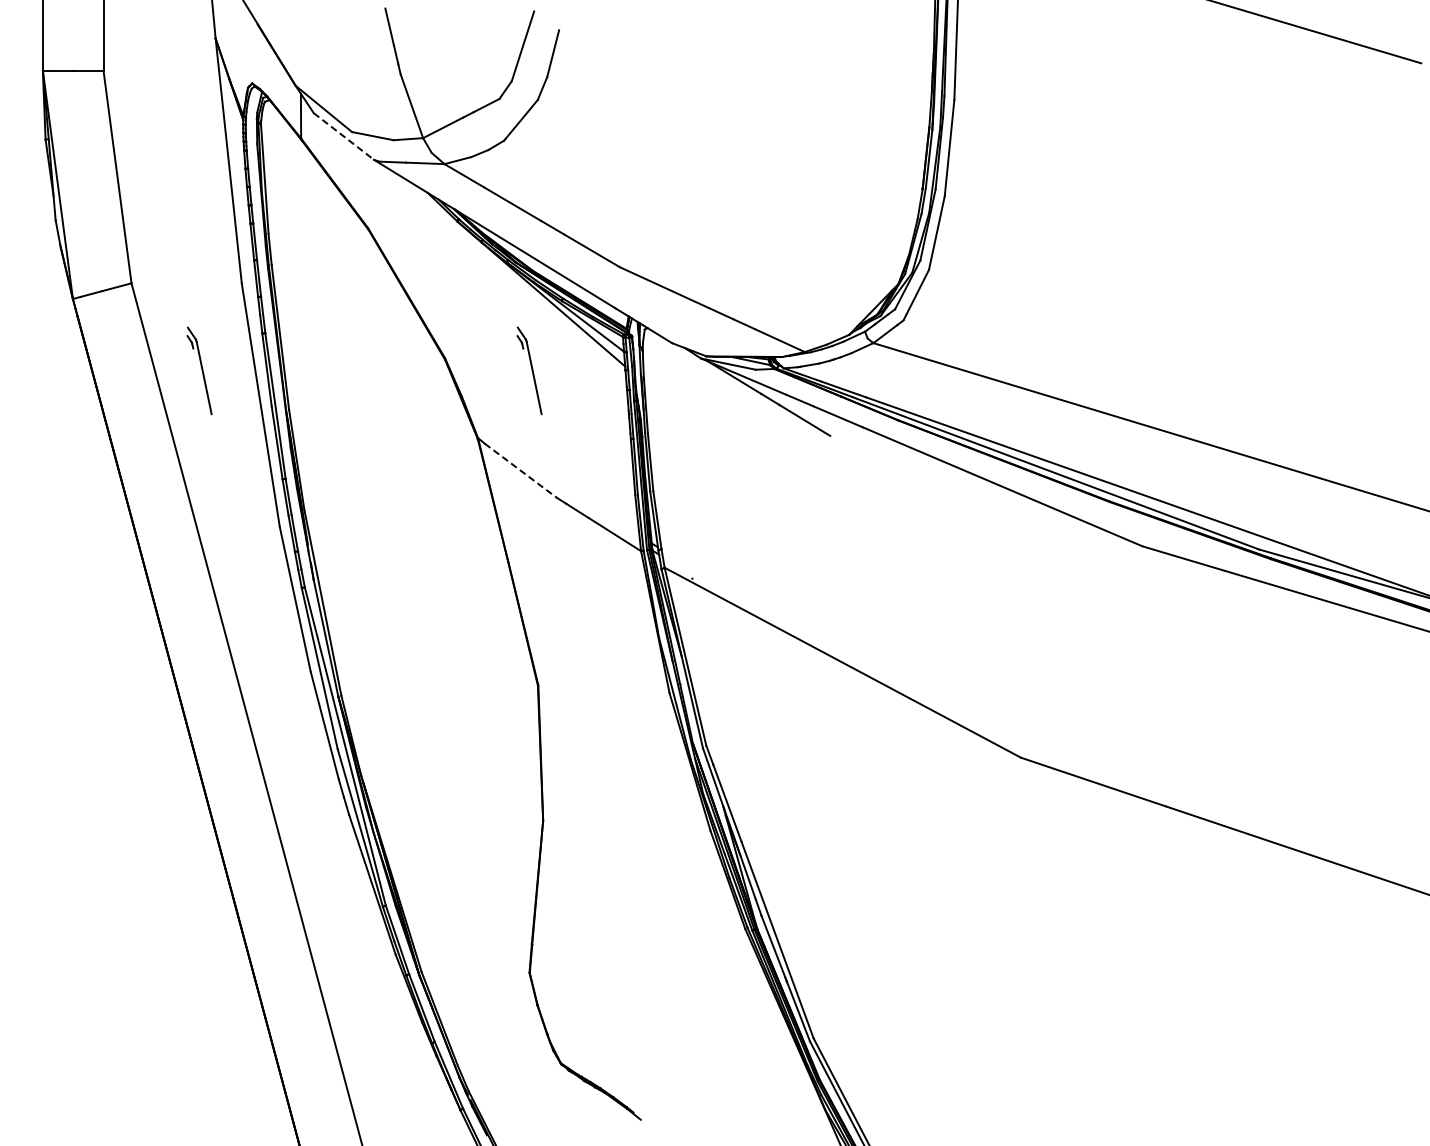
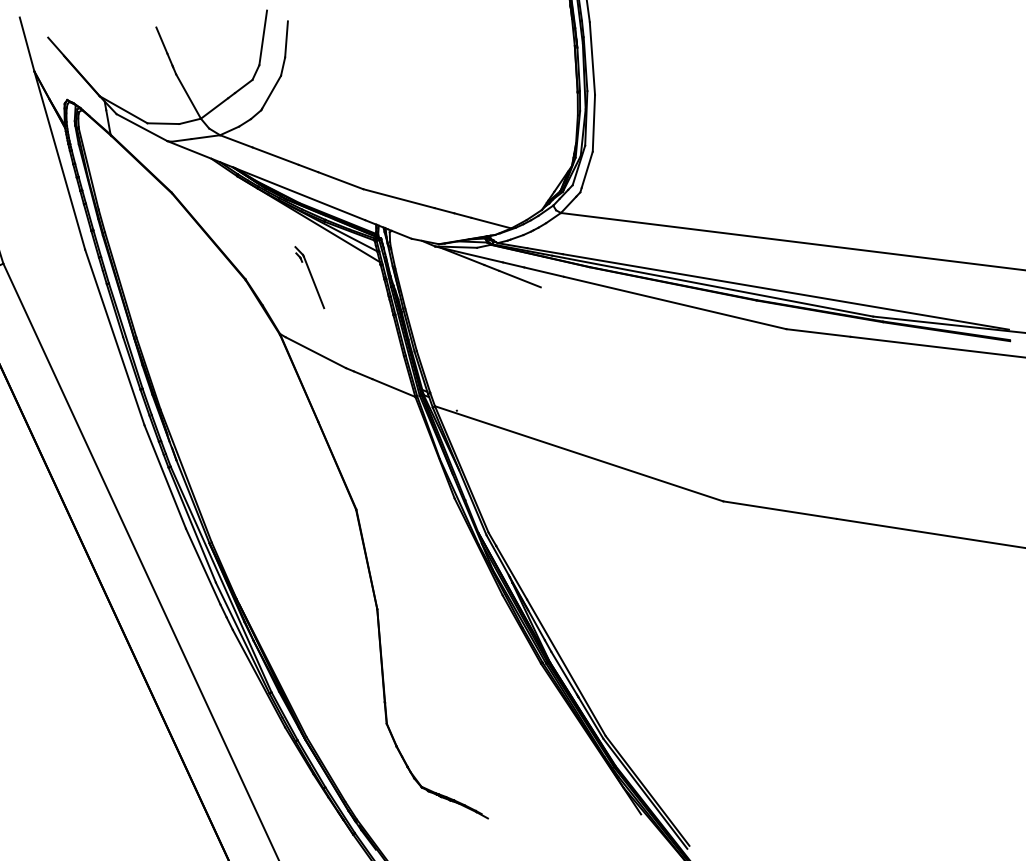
line: (344, 136) -> (142, 127), dashed -> solid
part: (199, 370) -> (64, 319), removed
line: (521, 470) -> (316, 352), dashed -> solid

